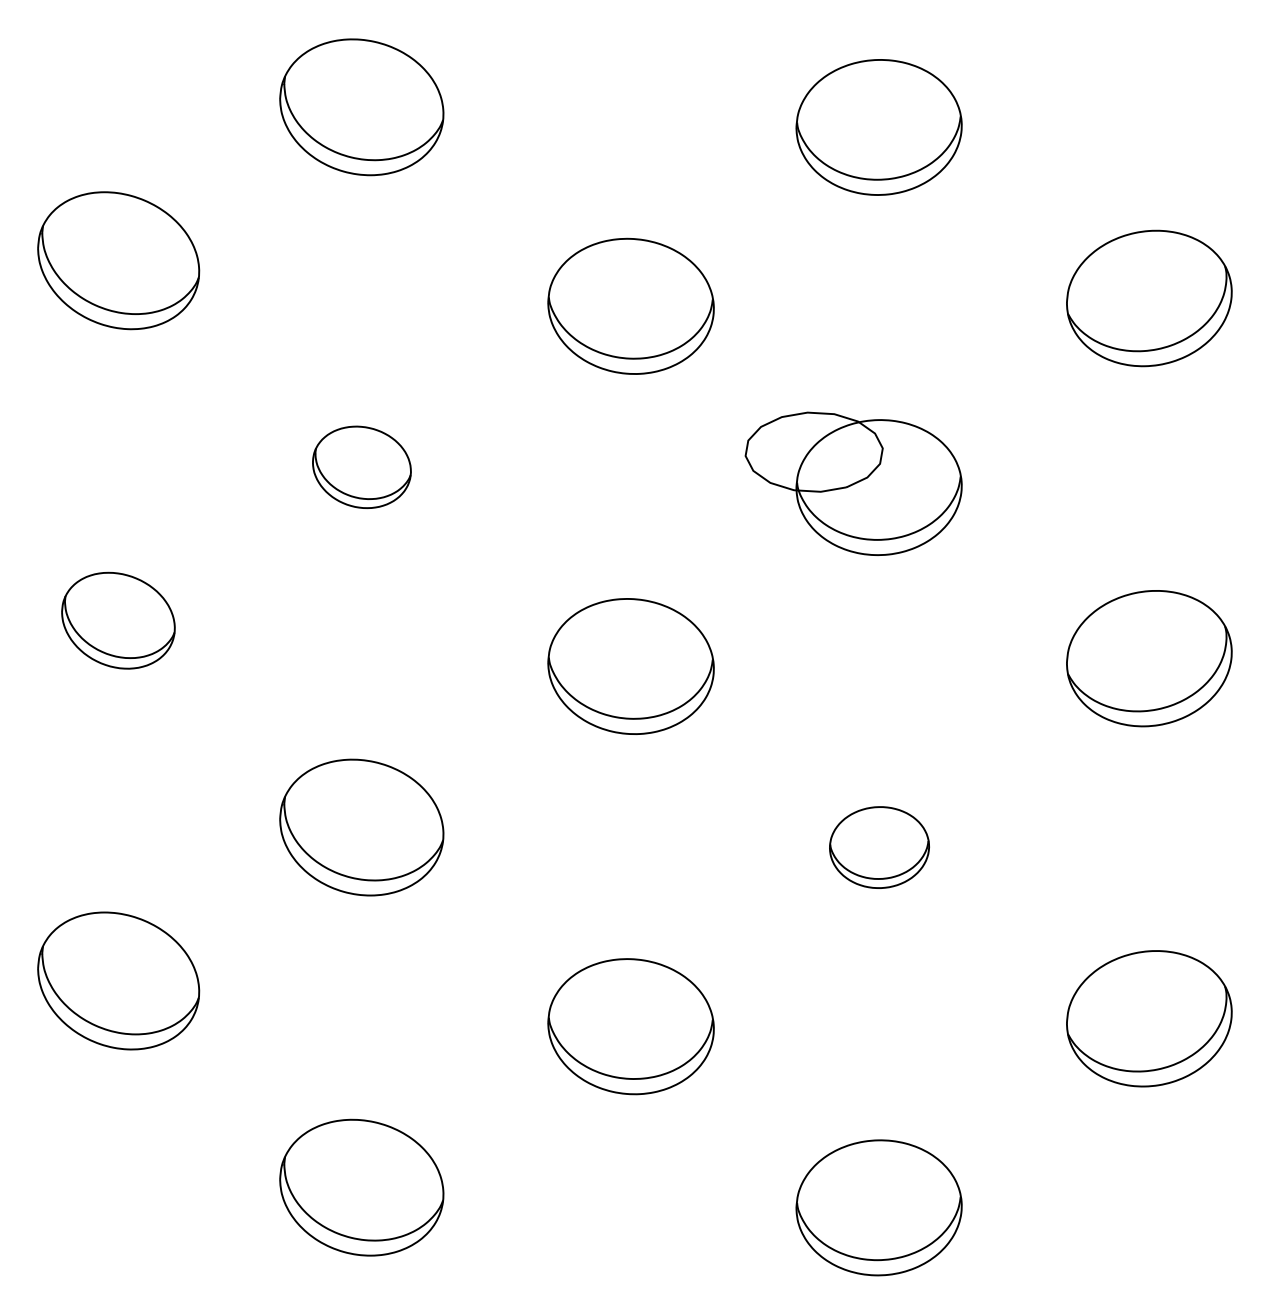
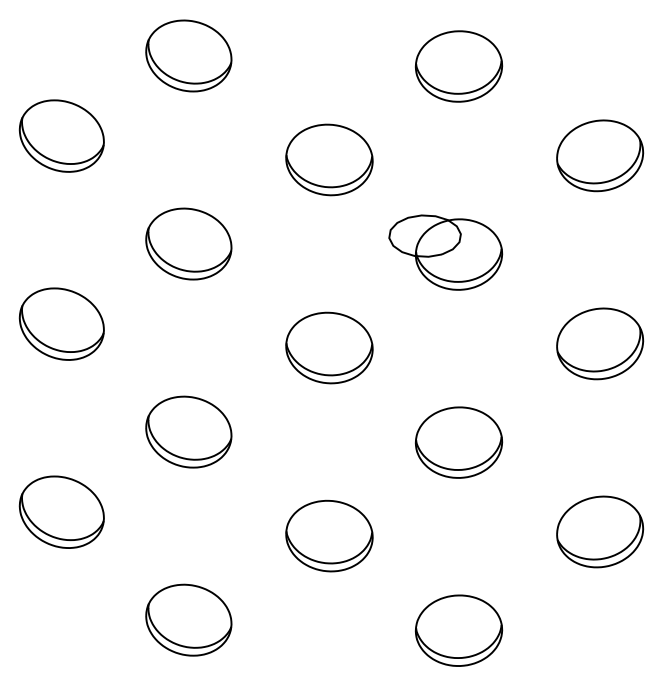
part: (361, 466) -> (188, 243), size x1.67
part: (117, 619) -> (61, 323), size x1.43
part: (880, 847) -> (459, 442), size x1.67

